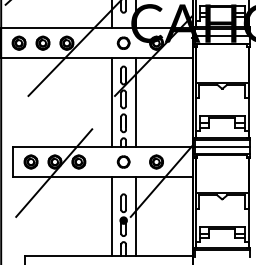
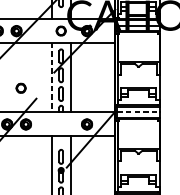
line: (111, 102) -> (51, 77), solid -> dashed
line: (222, 146) -> (138, 112), solid -> dashed
part: (123, 161) -> (20, 87), moved

